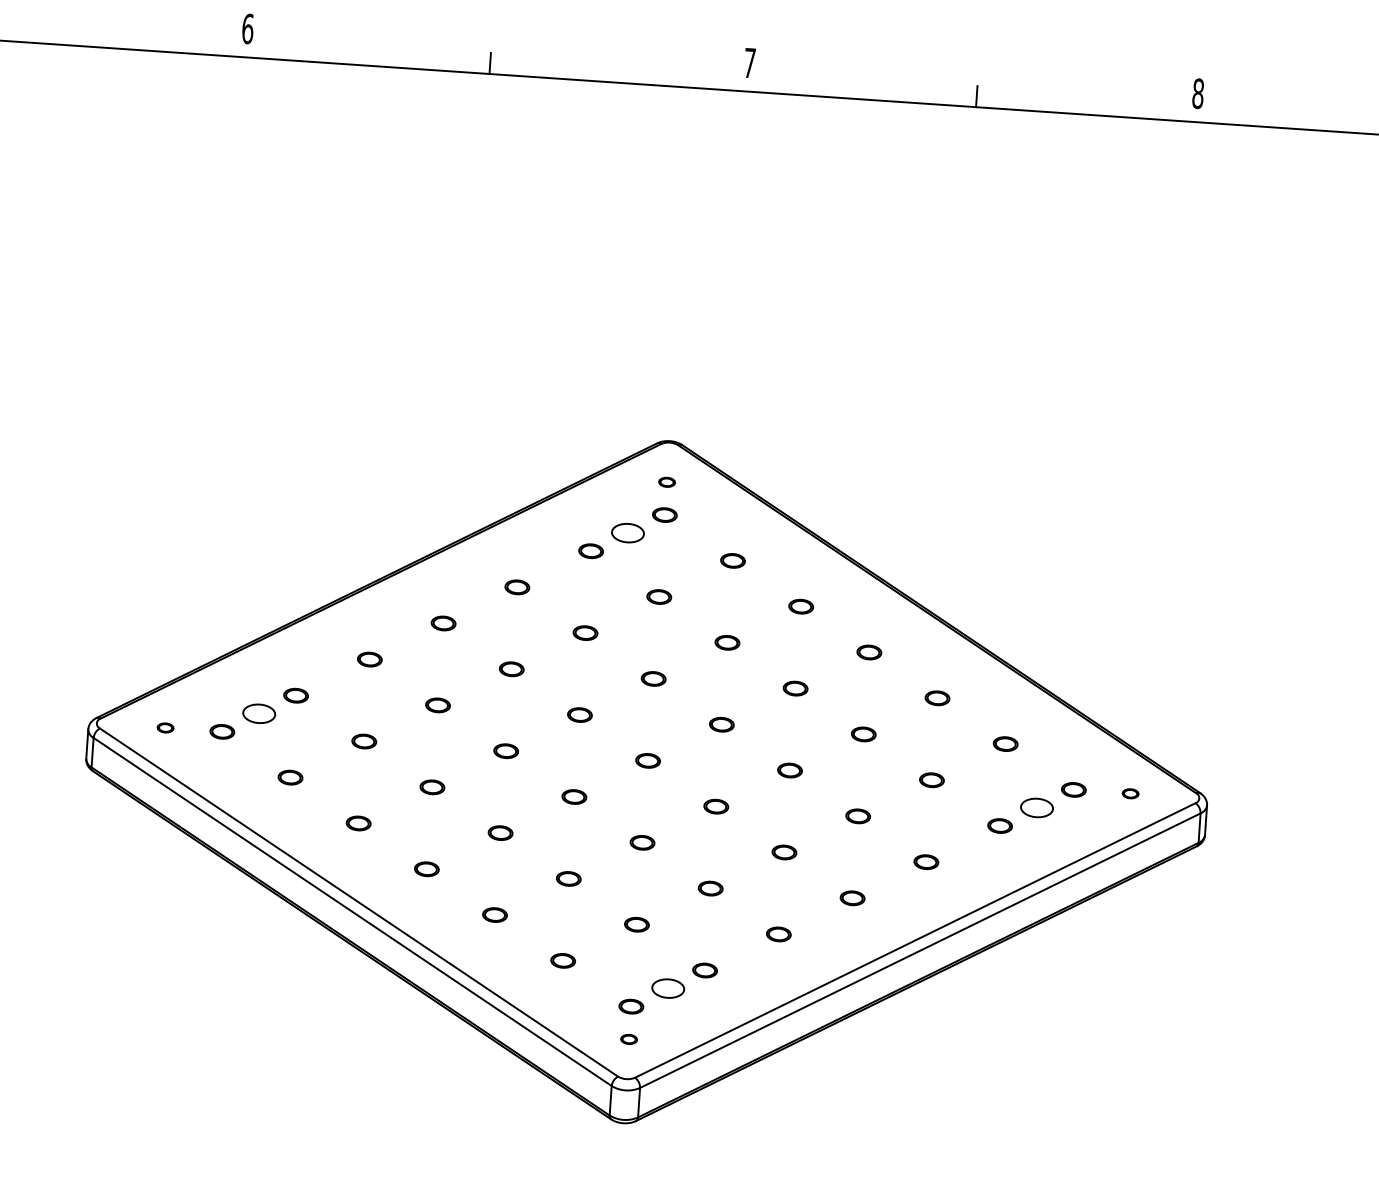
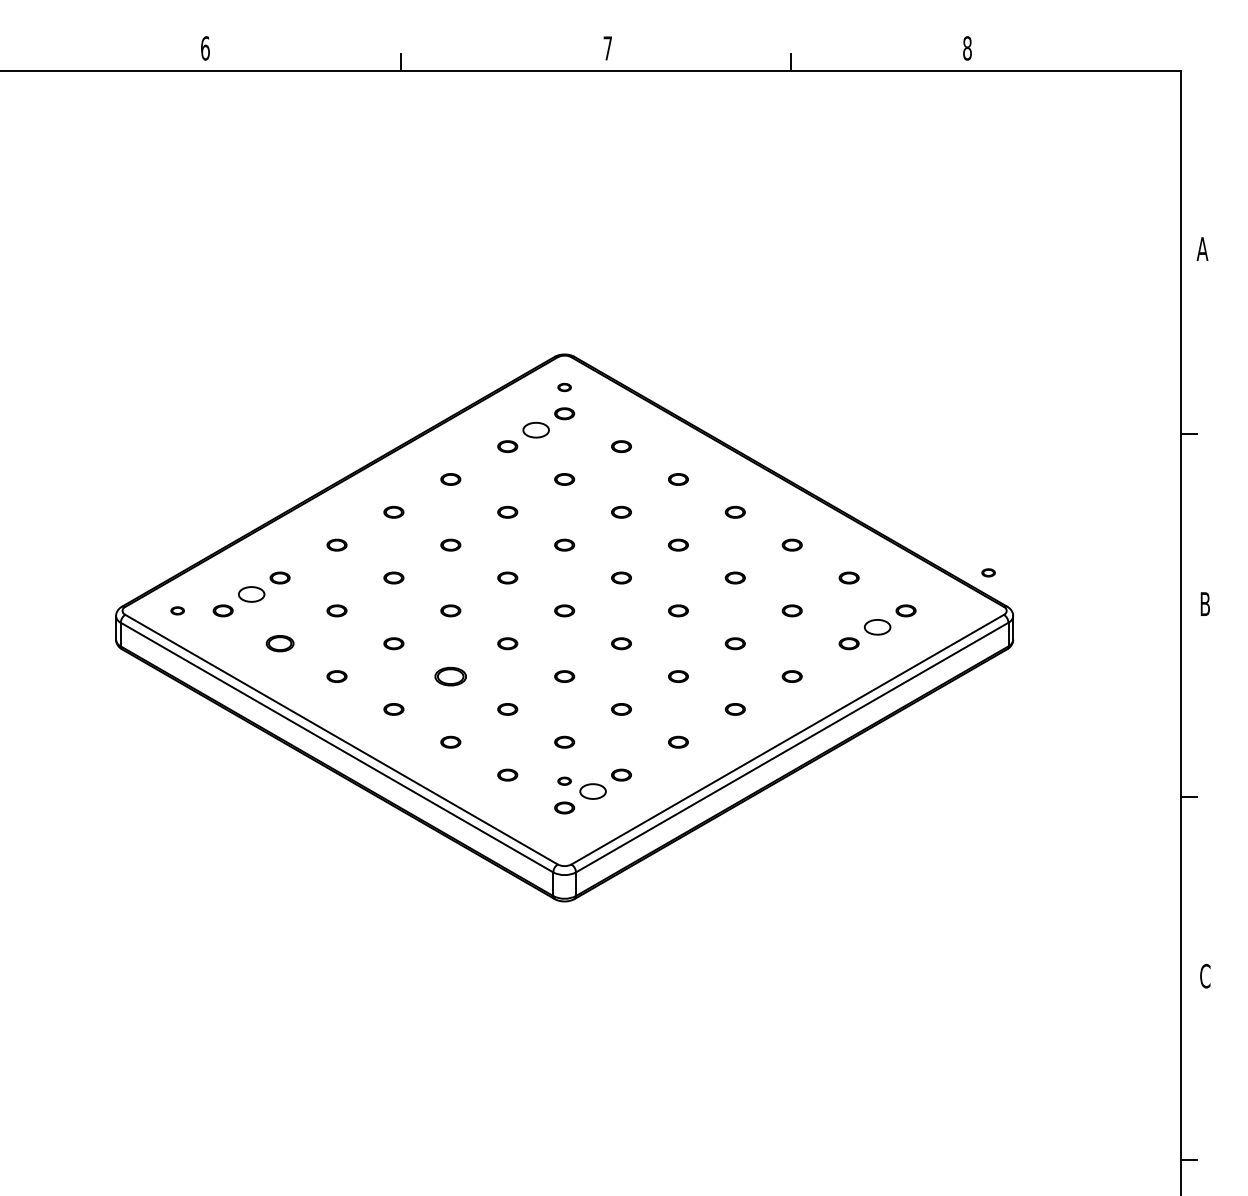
part: (289, 777) -> (279, 643), size x1.4
part: (1130, 793) -> (988, 572), moved
part: (500, 833) -> (450, 676), size x1.6
part: (629, 1038) -> (564, 780), moved

